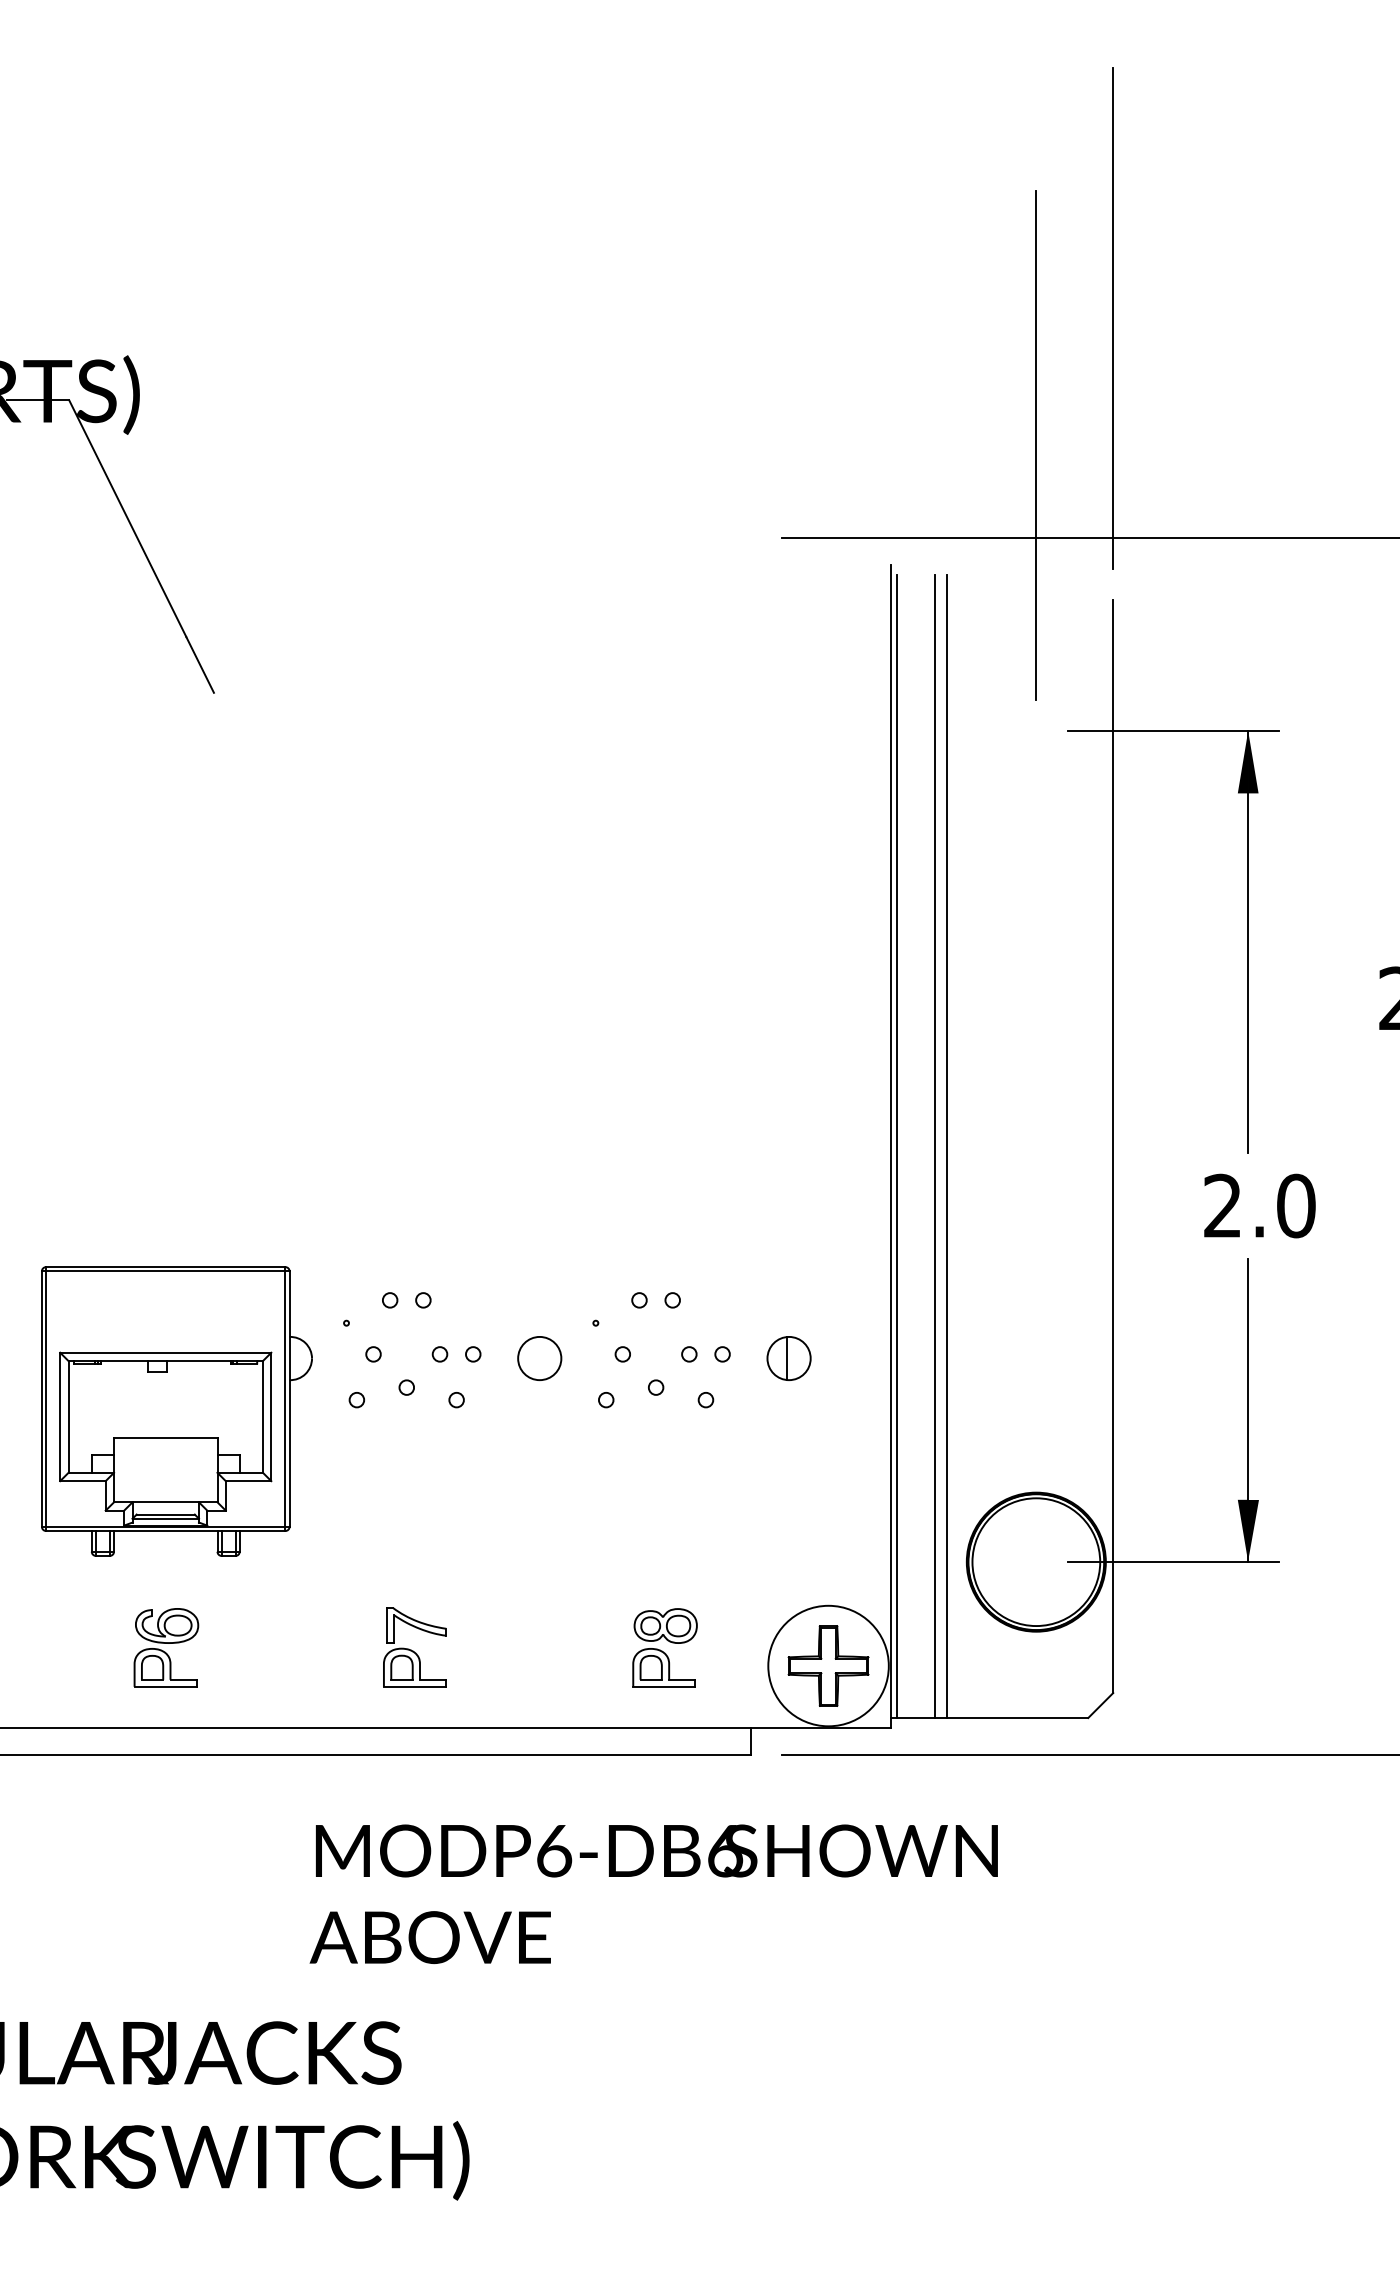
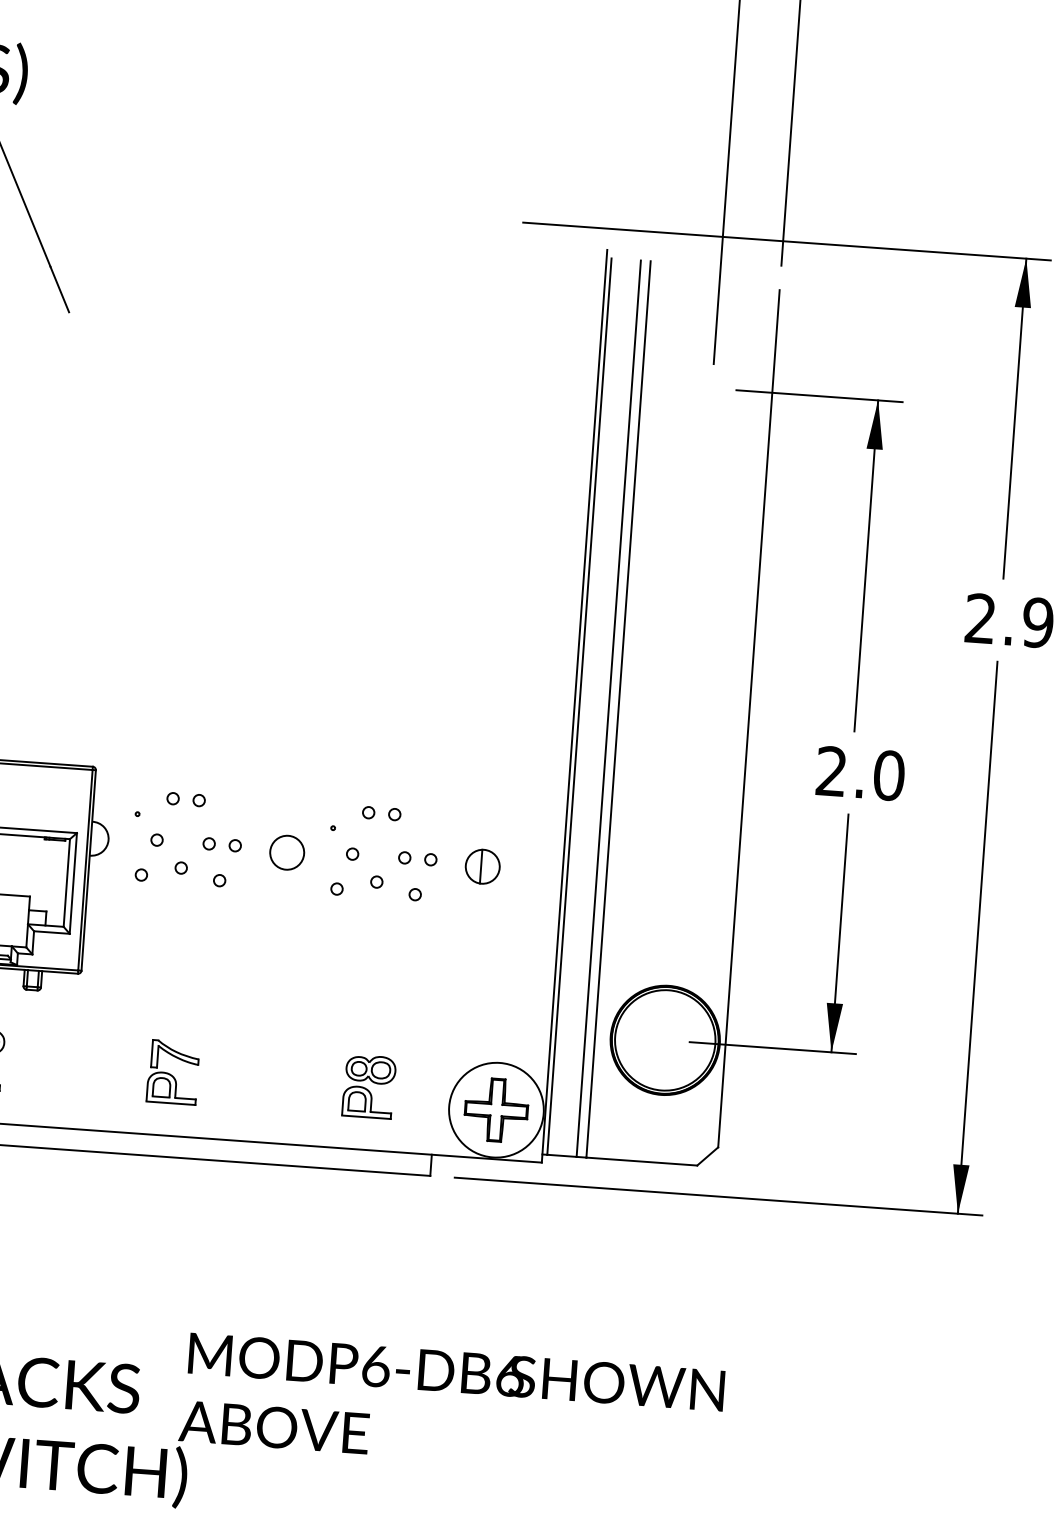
text: (653, 1893) -> (451, 1405), moved

